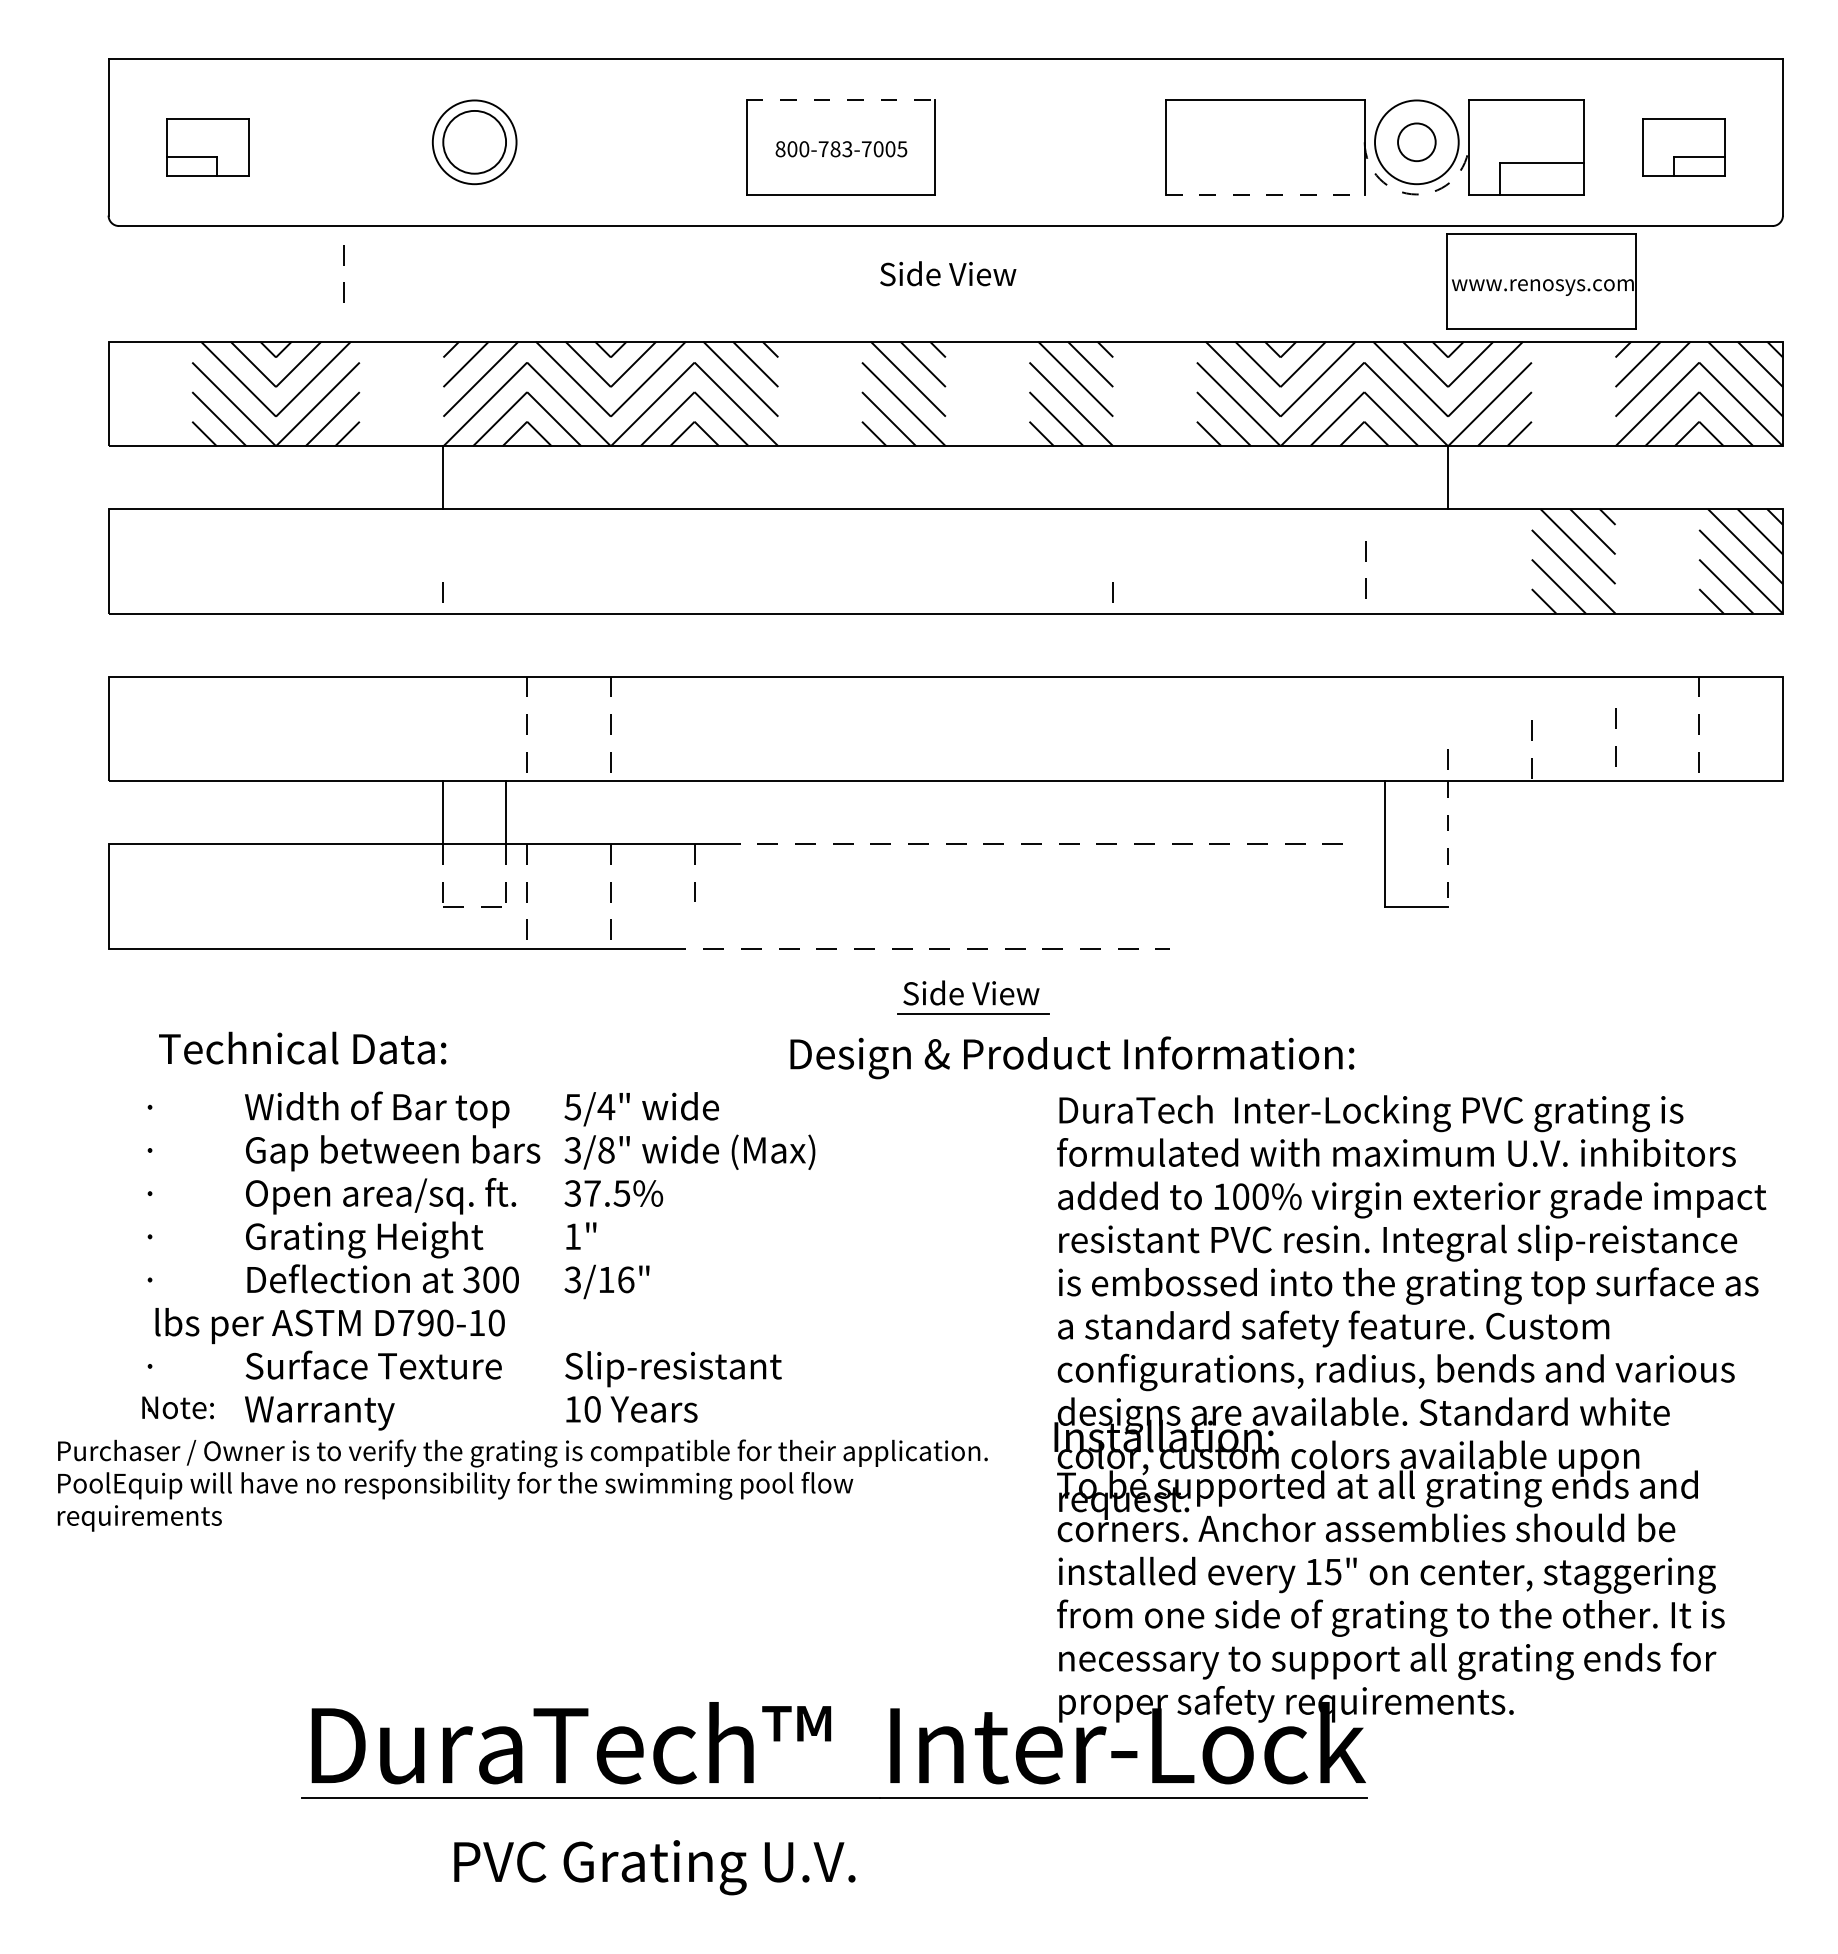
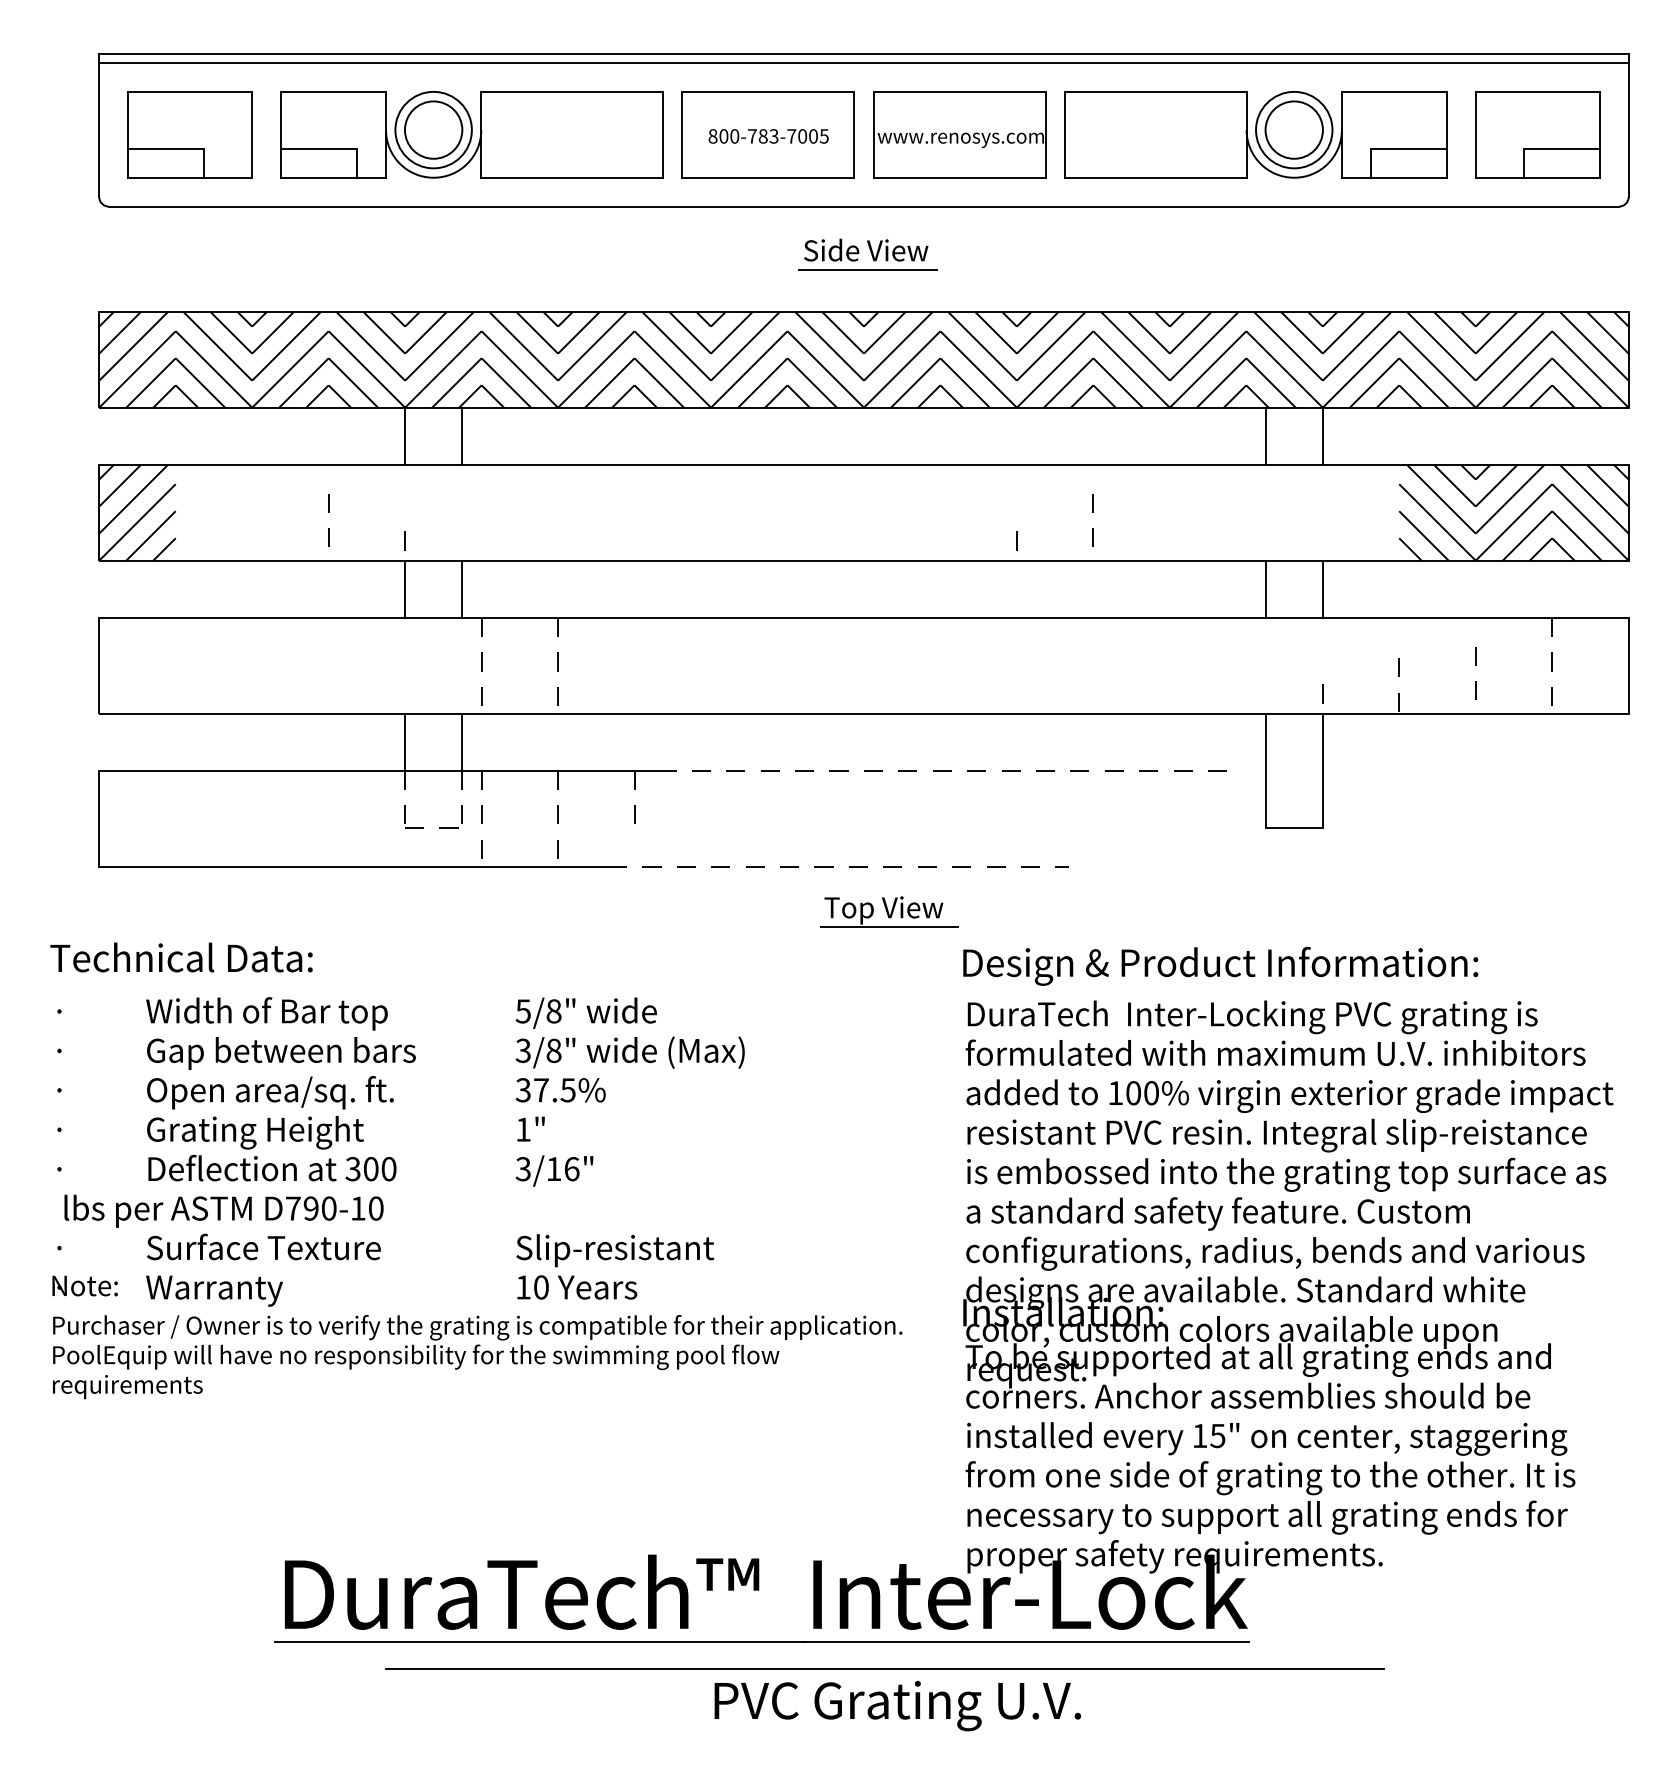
line: (945, 69) -> (863, 63), added
line: (841, 100) -> (768, 91), dashed -> solid
circle: (1416, 141) -> (1293, 129), size x1.67
part: (207, 147) -> (189, 134), size x1.67
part: (525, 147) -> (480, 134), added
part: (1683, 147) -> (1537, 134), size x1.67
line: (1265, 194) -> (1155, 177), dashed -> solid
arc: (1416, 194) -> (1293, 177), dashed -> solid
line: (343, 265) -> (328, 512), moved
part: (1541, 281) -> (959, 134), moved
line: (950, 295) -> (868, 270), added
hatch: (150, 393) -> (137, 359), added
hatch: (401, 393) -> (366, 359), added
hatch: (820, 393) -> (749, 359), added
hatch: (987, 393) -> (902, 359), added
hatch: (1154, 393) -> (1054, 359), added
hatch: (1573, 393) -> (1437, 359), added
line: (506, 477) -> (462, 436), added
line: (1385, 477) -> (1265, 436), added
hatch: (150, 561) -> (137, 512), added
line: (1365, 561) -> (1092, 512), moved
hatch: (1657, 561) -> (1514, 512), added
line: (443, 644) -> (405, 588), added
line: (506, 644) -> (462, 588), added
line: (1385, 644) -> (1265, 588), added
line: (1448, 644) -> (1323, 588), added
line: (1448, 843) -> (1323, 770), dashed -> solid
text: (970, 996) -> (886, 910), Side View -> Top View
text: (302, 1047) -> (181, 956), moved
text: (1072, 1057) -> (1220, 966), moved
text: (606, 1106) -> (554, 1010), 5/4" -> 5/8"
text: (341, 1260) -> (234, 1151), moved
line: (968, 1827) -> (884, 1669), added
text: (654, 1867) -> (897, 1705), moved

